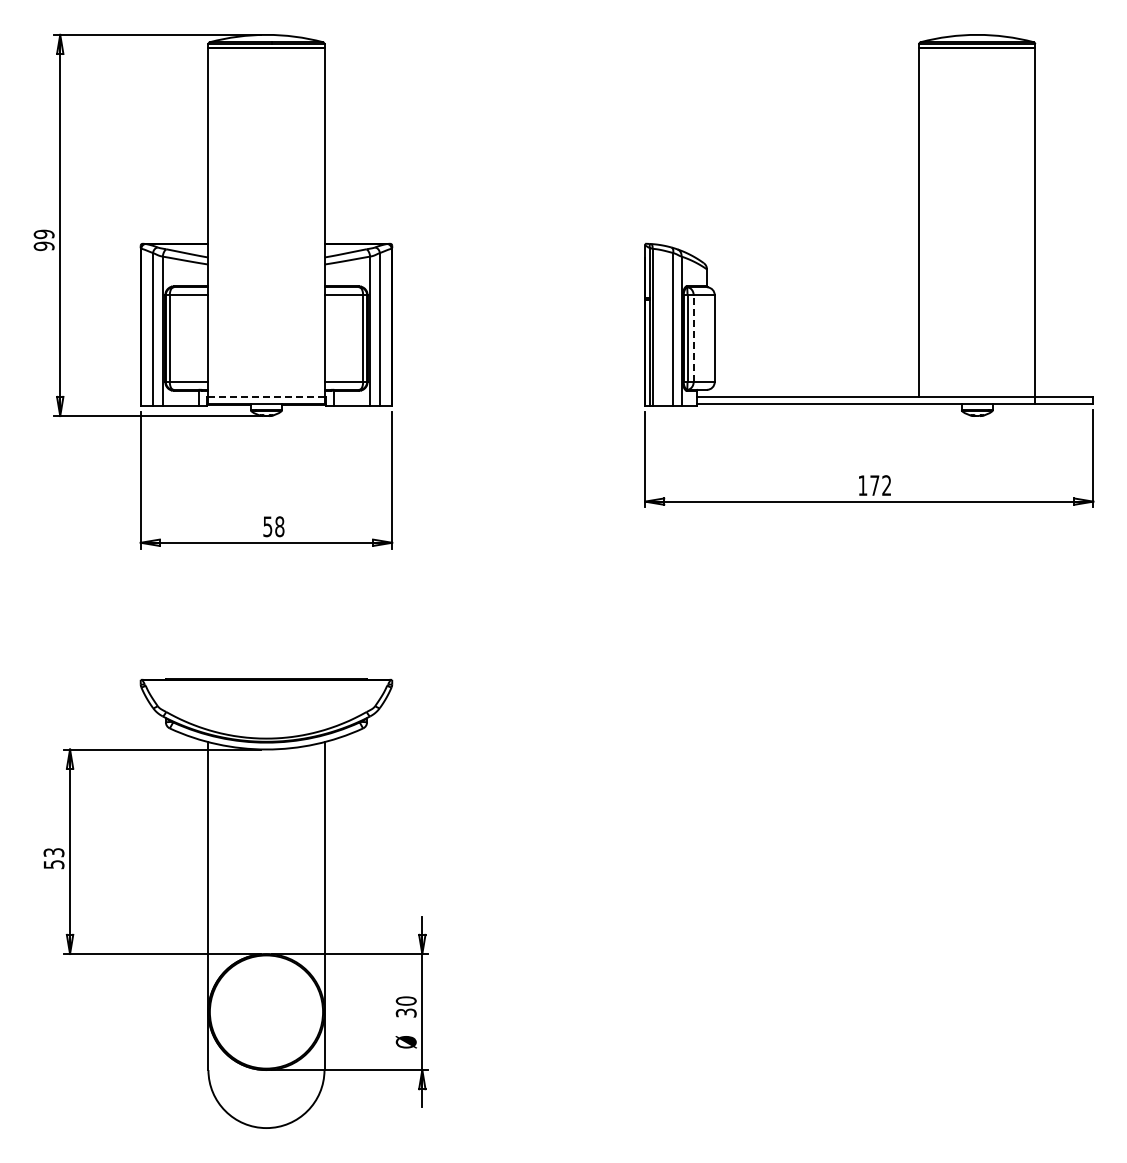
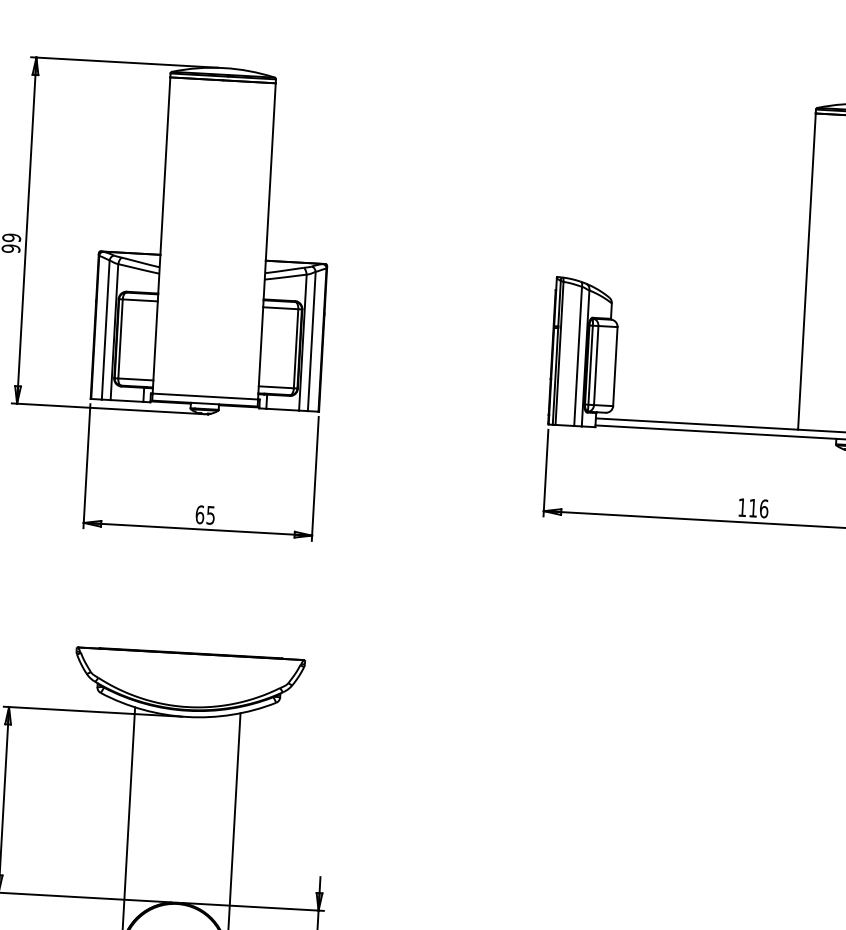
line: (693, 338) -> (596, 365), dashed -> solid
line: (266, 396) -> (205, 396), dashed -> solid
text: (880, 485) -> (758, 508), 172 -> 116
text: (273, 526) -> (205, 514), 58 -> 65

